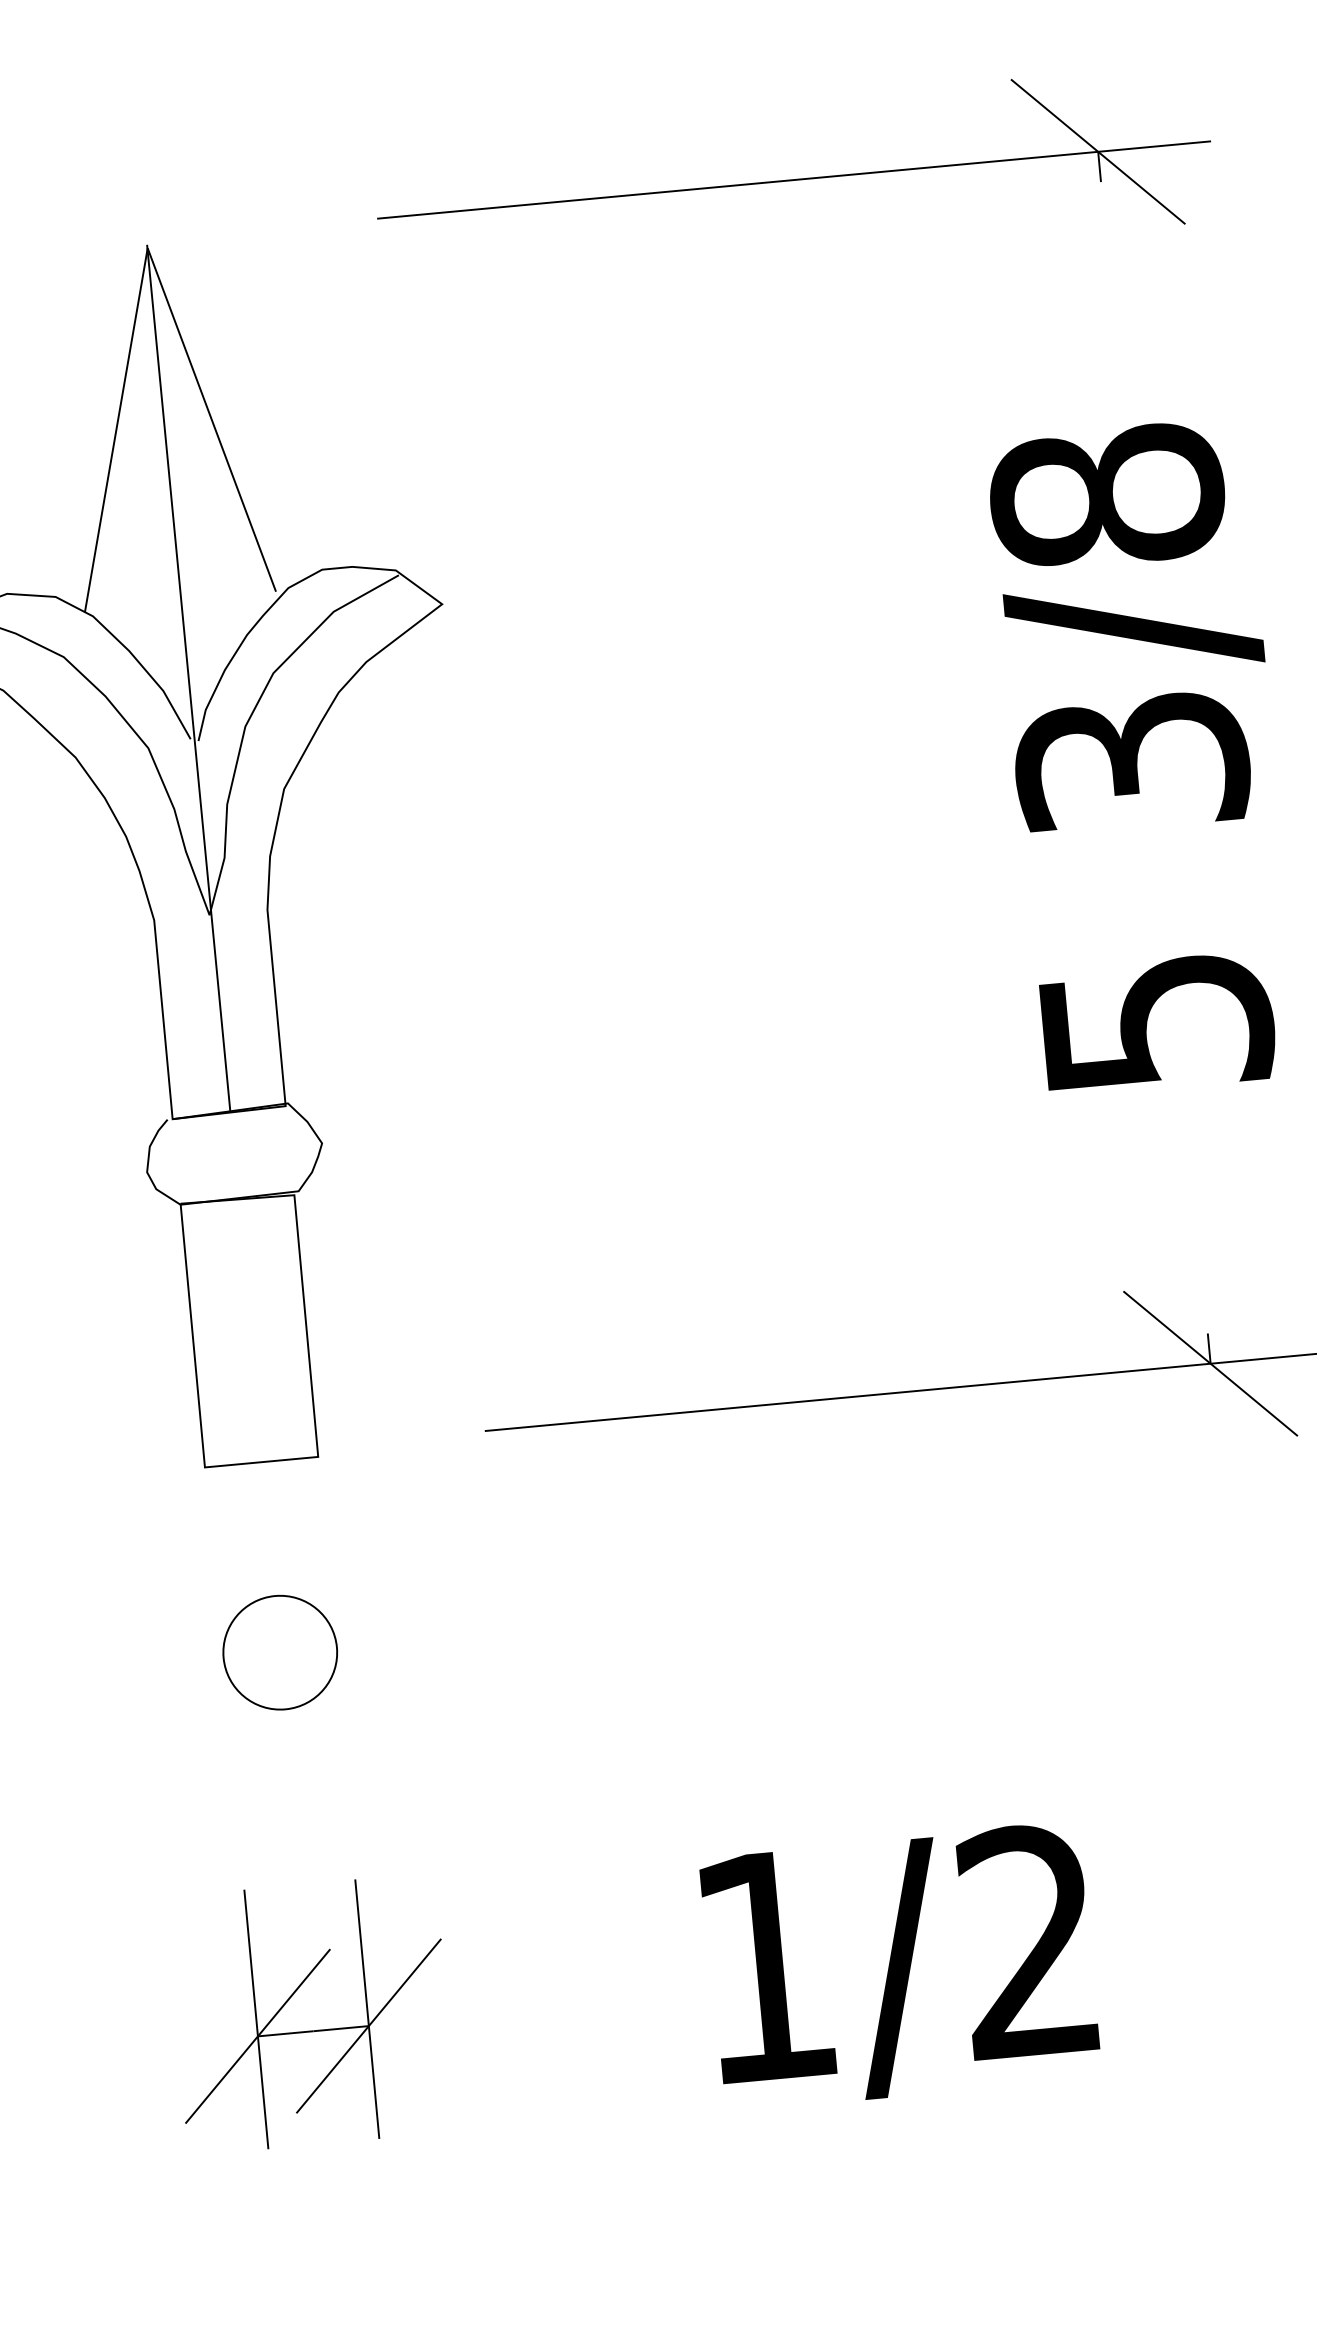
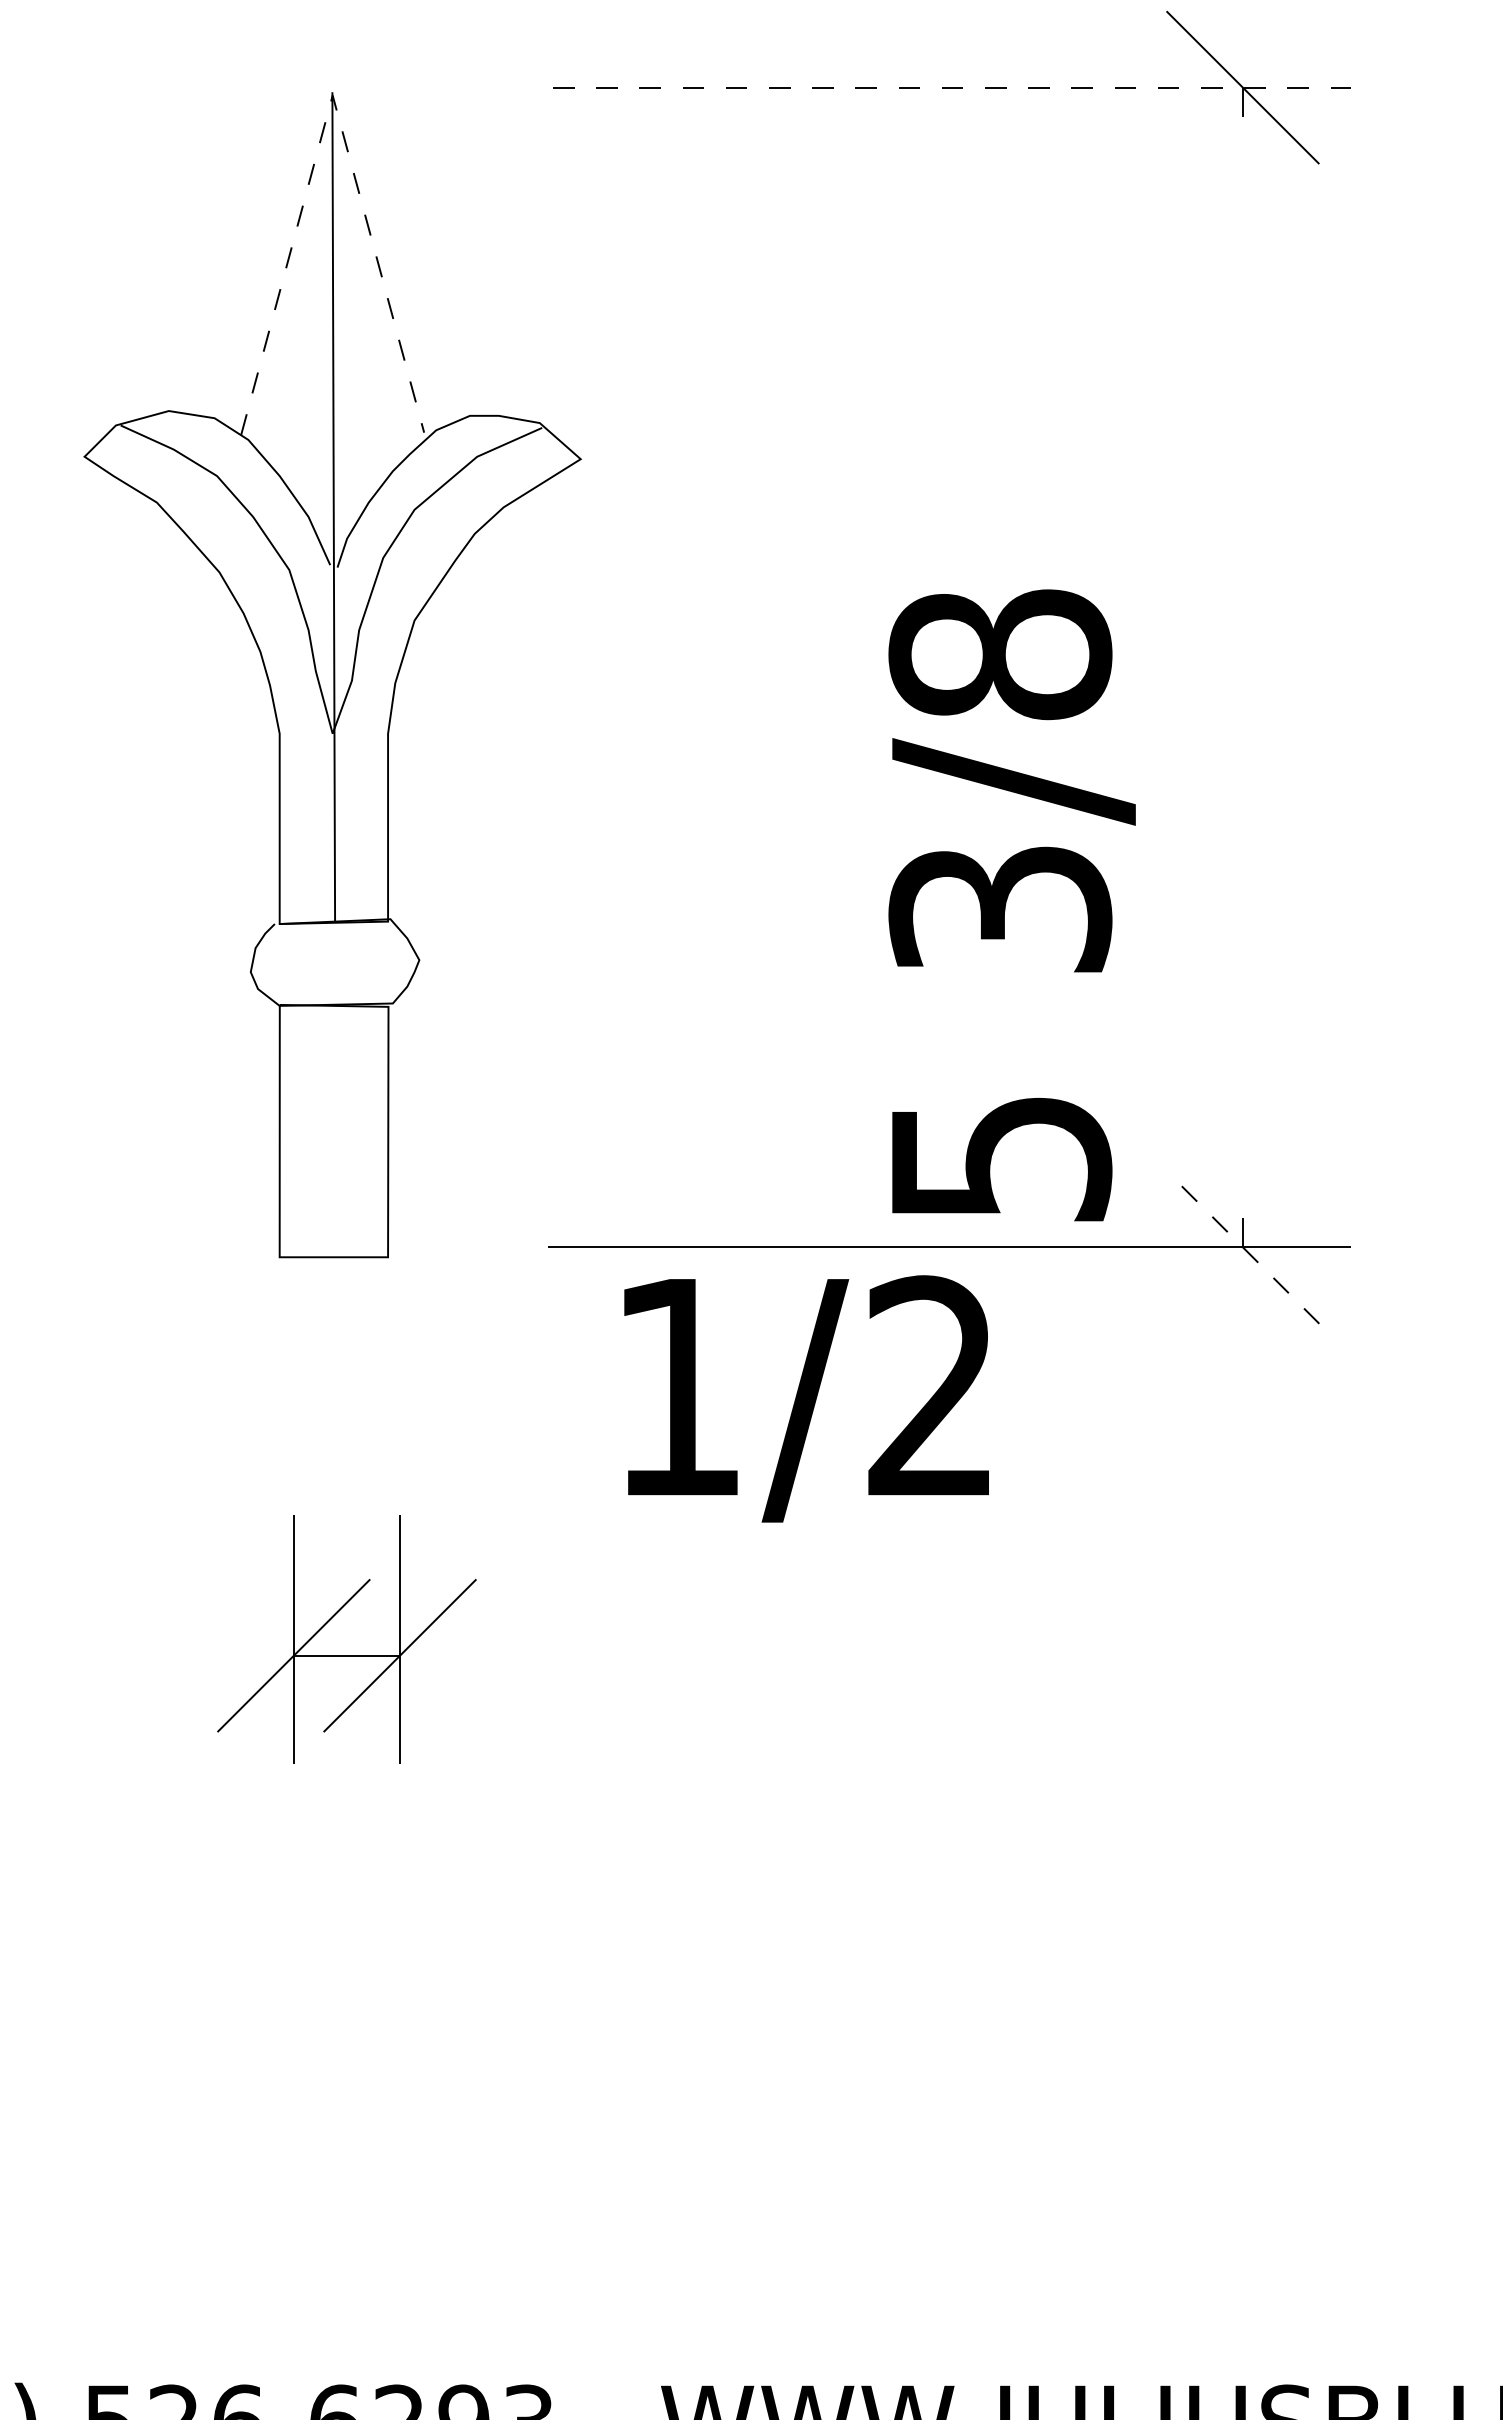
line: (794, 179) -> (952, 87), solid -> dashed
line: (147, 248) -> (332, 95), solid -> dashed
text: (1143, 757) -> (1011, 905), moved
line: (1210, 1363) -> (1242, 1247), solid -> dashed
circle: (279, 1652) -> (334, 1439), removed
text: (900, 1966) -> (806, 1398), moved
part: (312, 2031) -> (346, 1655), moved

